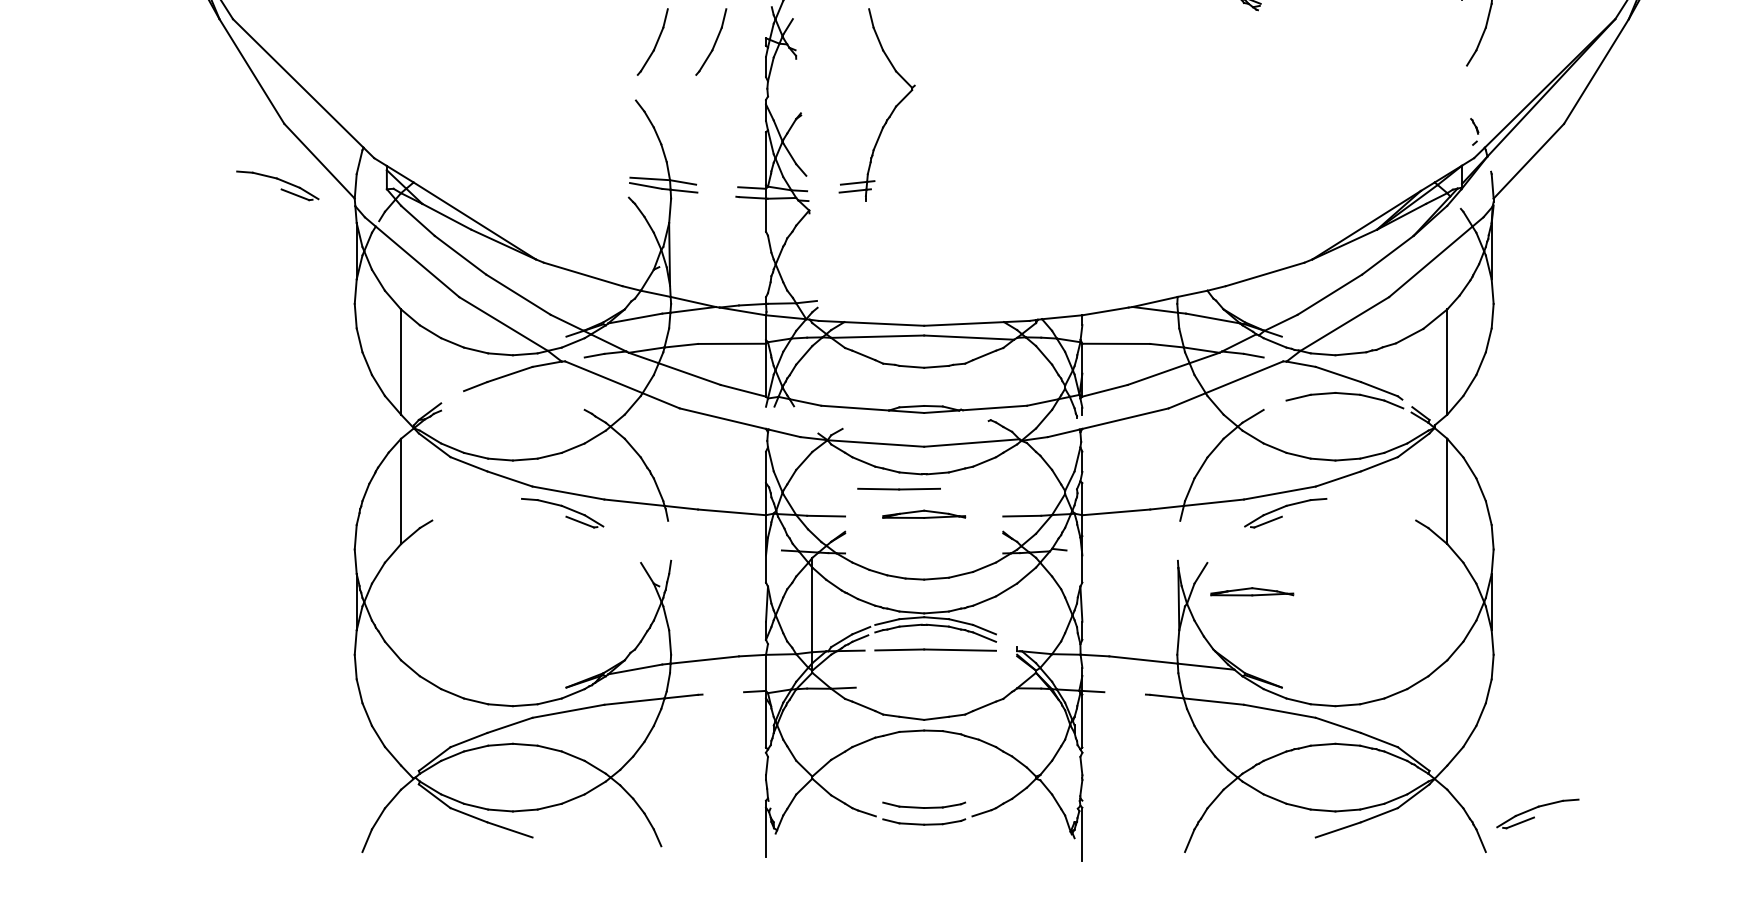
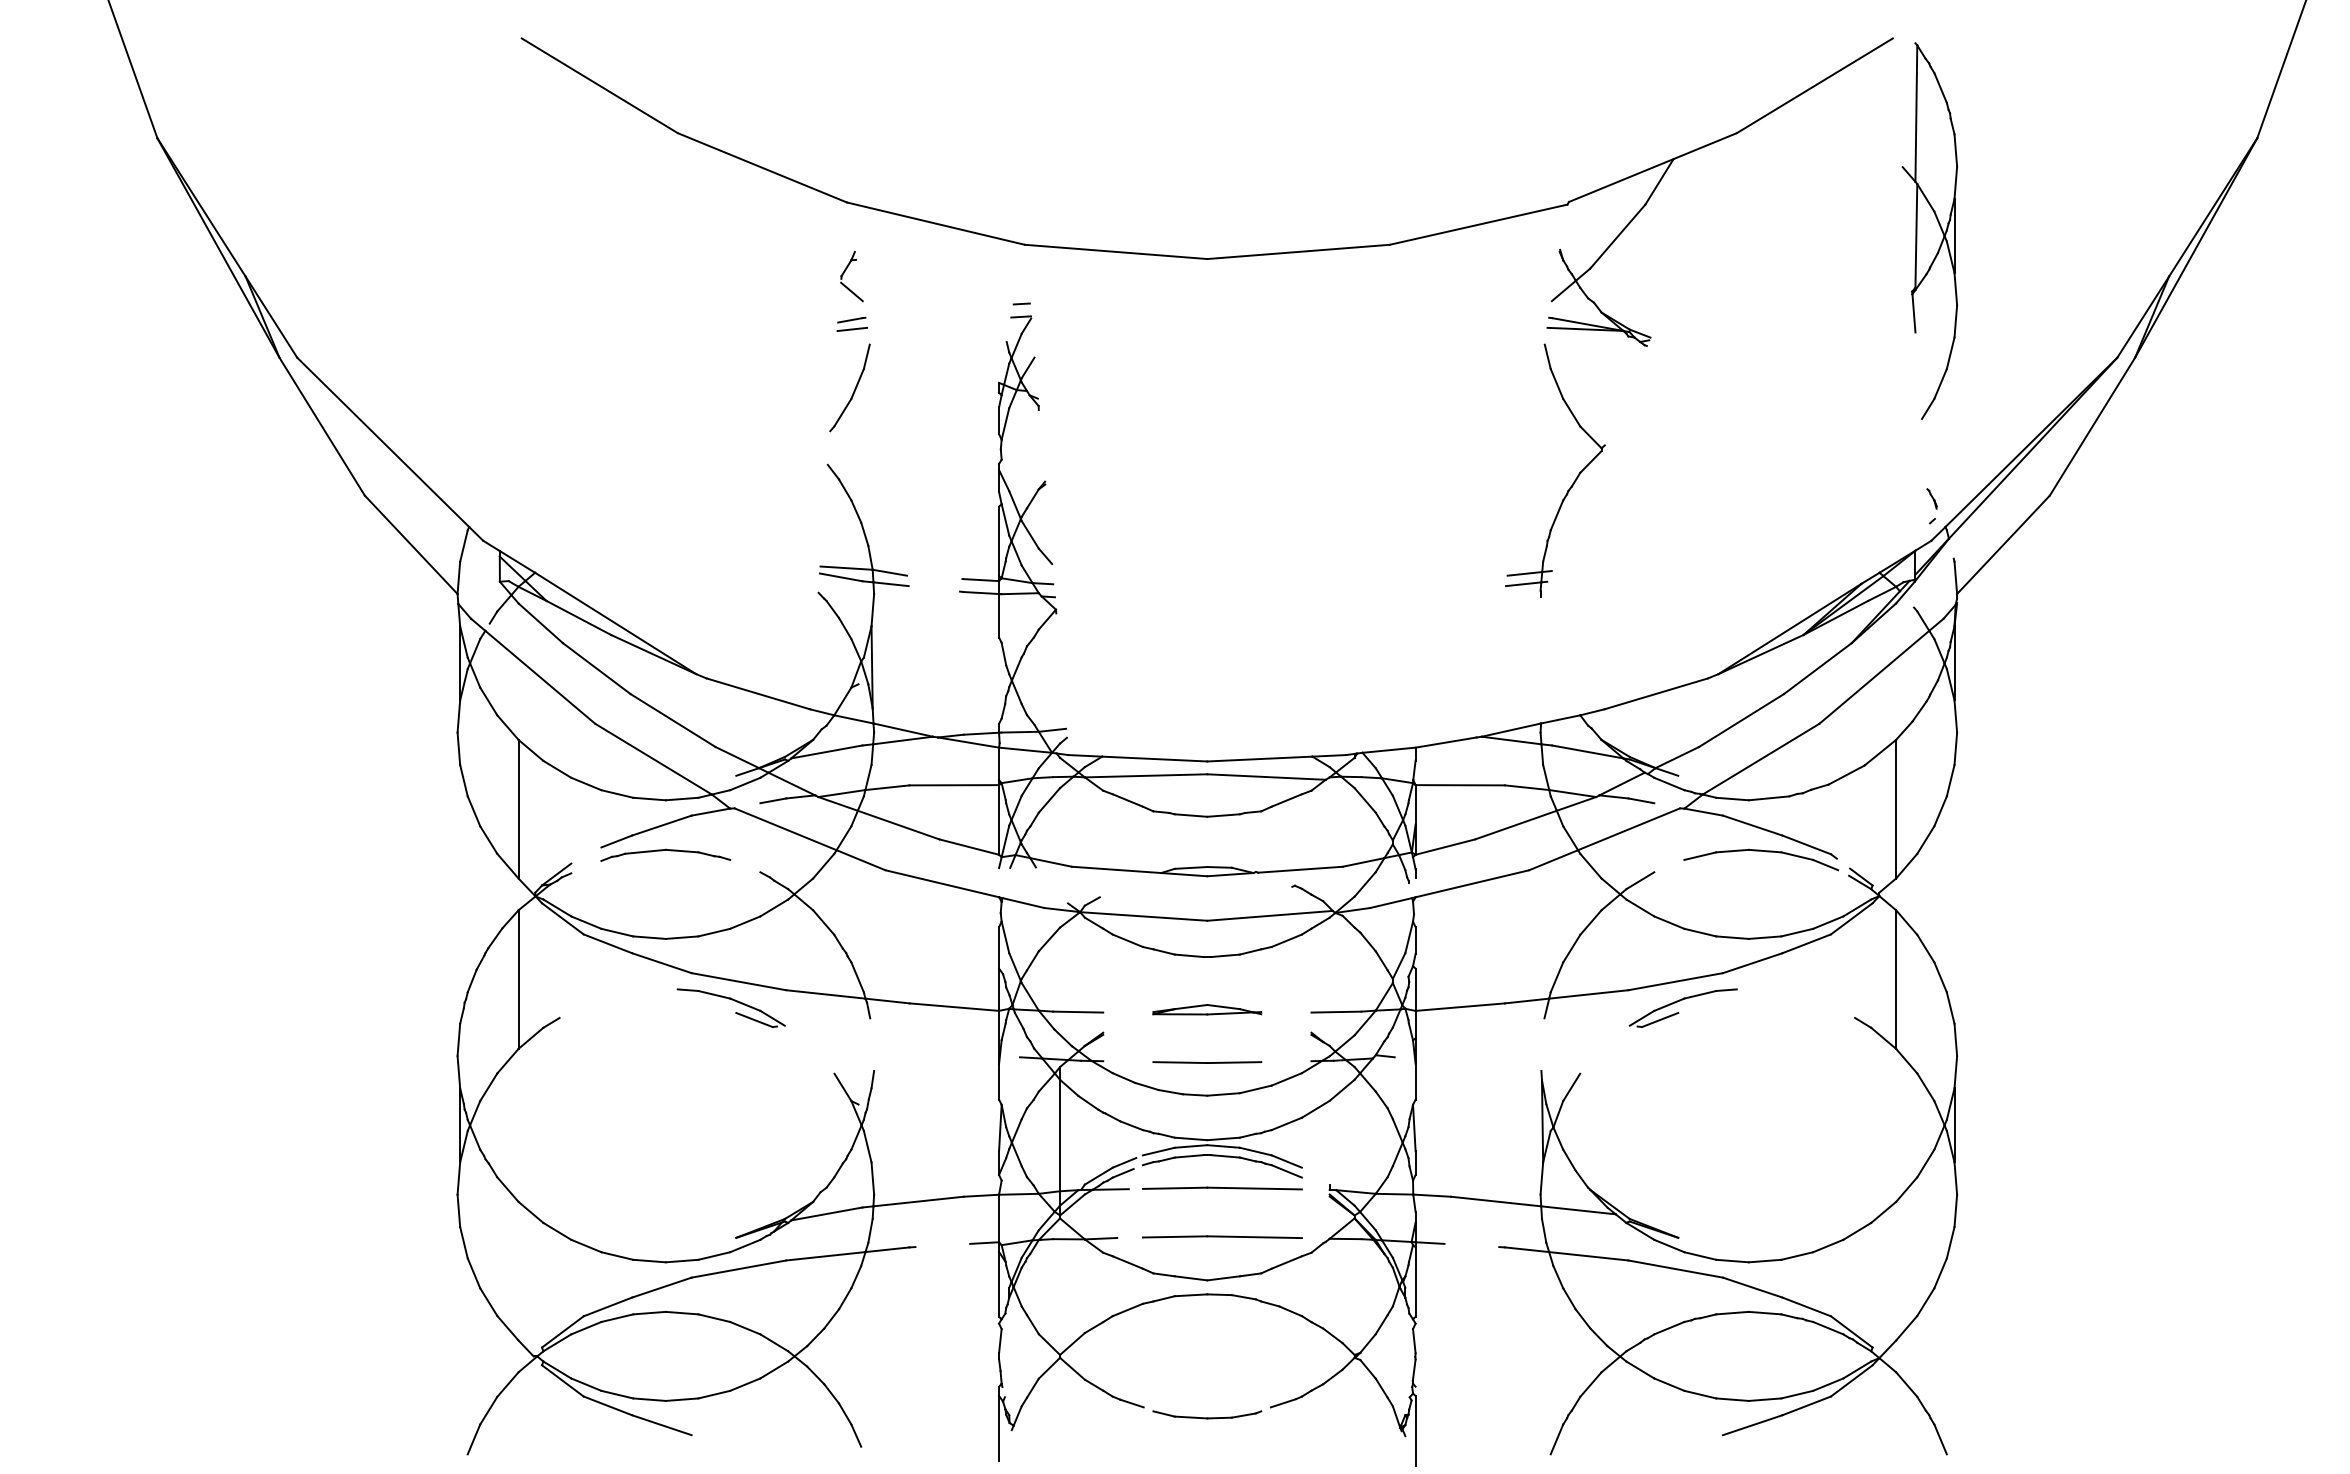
part: (710, 41) -> (926, 387), removed
part: (890, 113) -> (1573, 481), moved
part: (277, 179) -> (356, 569), removed
part: (512, 396) -> (665, 854), added
line: (899, 489) -> (1207, 1062), moved
part: (1252, 591) -> (1639, 1111), removed
line: (935, 686) -> (1222, 1236), added
part: (924, 805) -> (1207, 1392), removed
part: (1537, 814) -> (2014, 1404), removed

